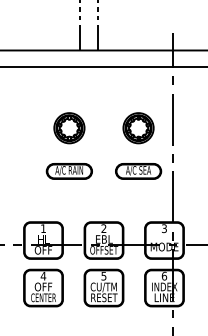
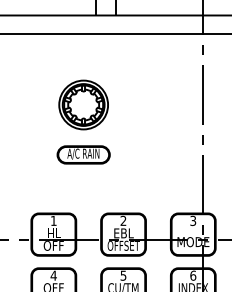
part: (69, 128) -> (83, 105), size x1.4
part: (138, 128) -> (163, 105), removed
part: (138, 171) -> (163, 155), removed

